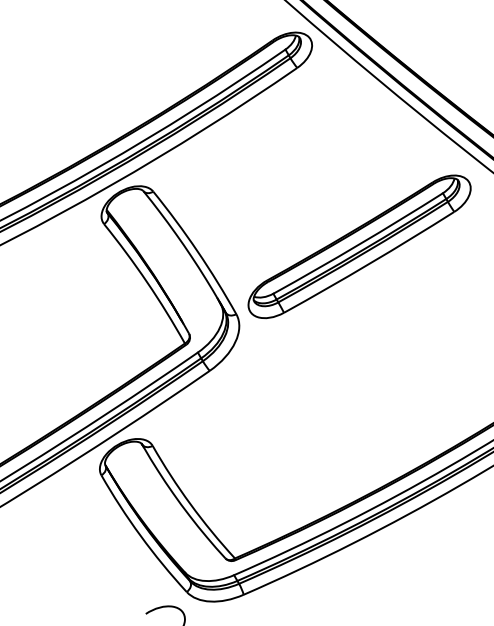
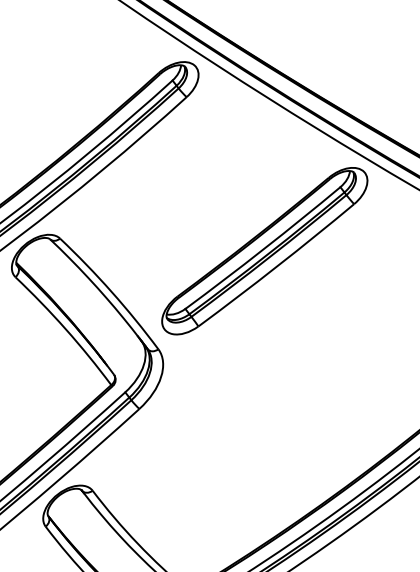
part: (359, 246) -> (264, 250), moved

